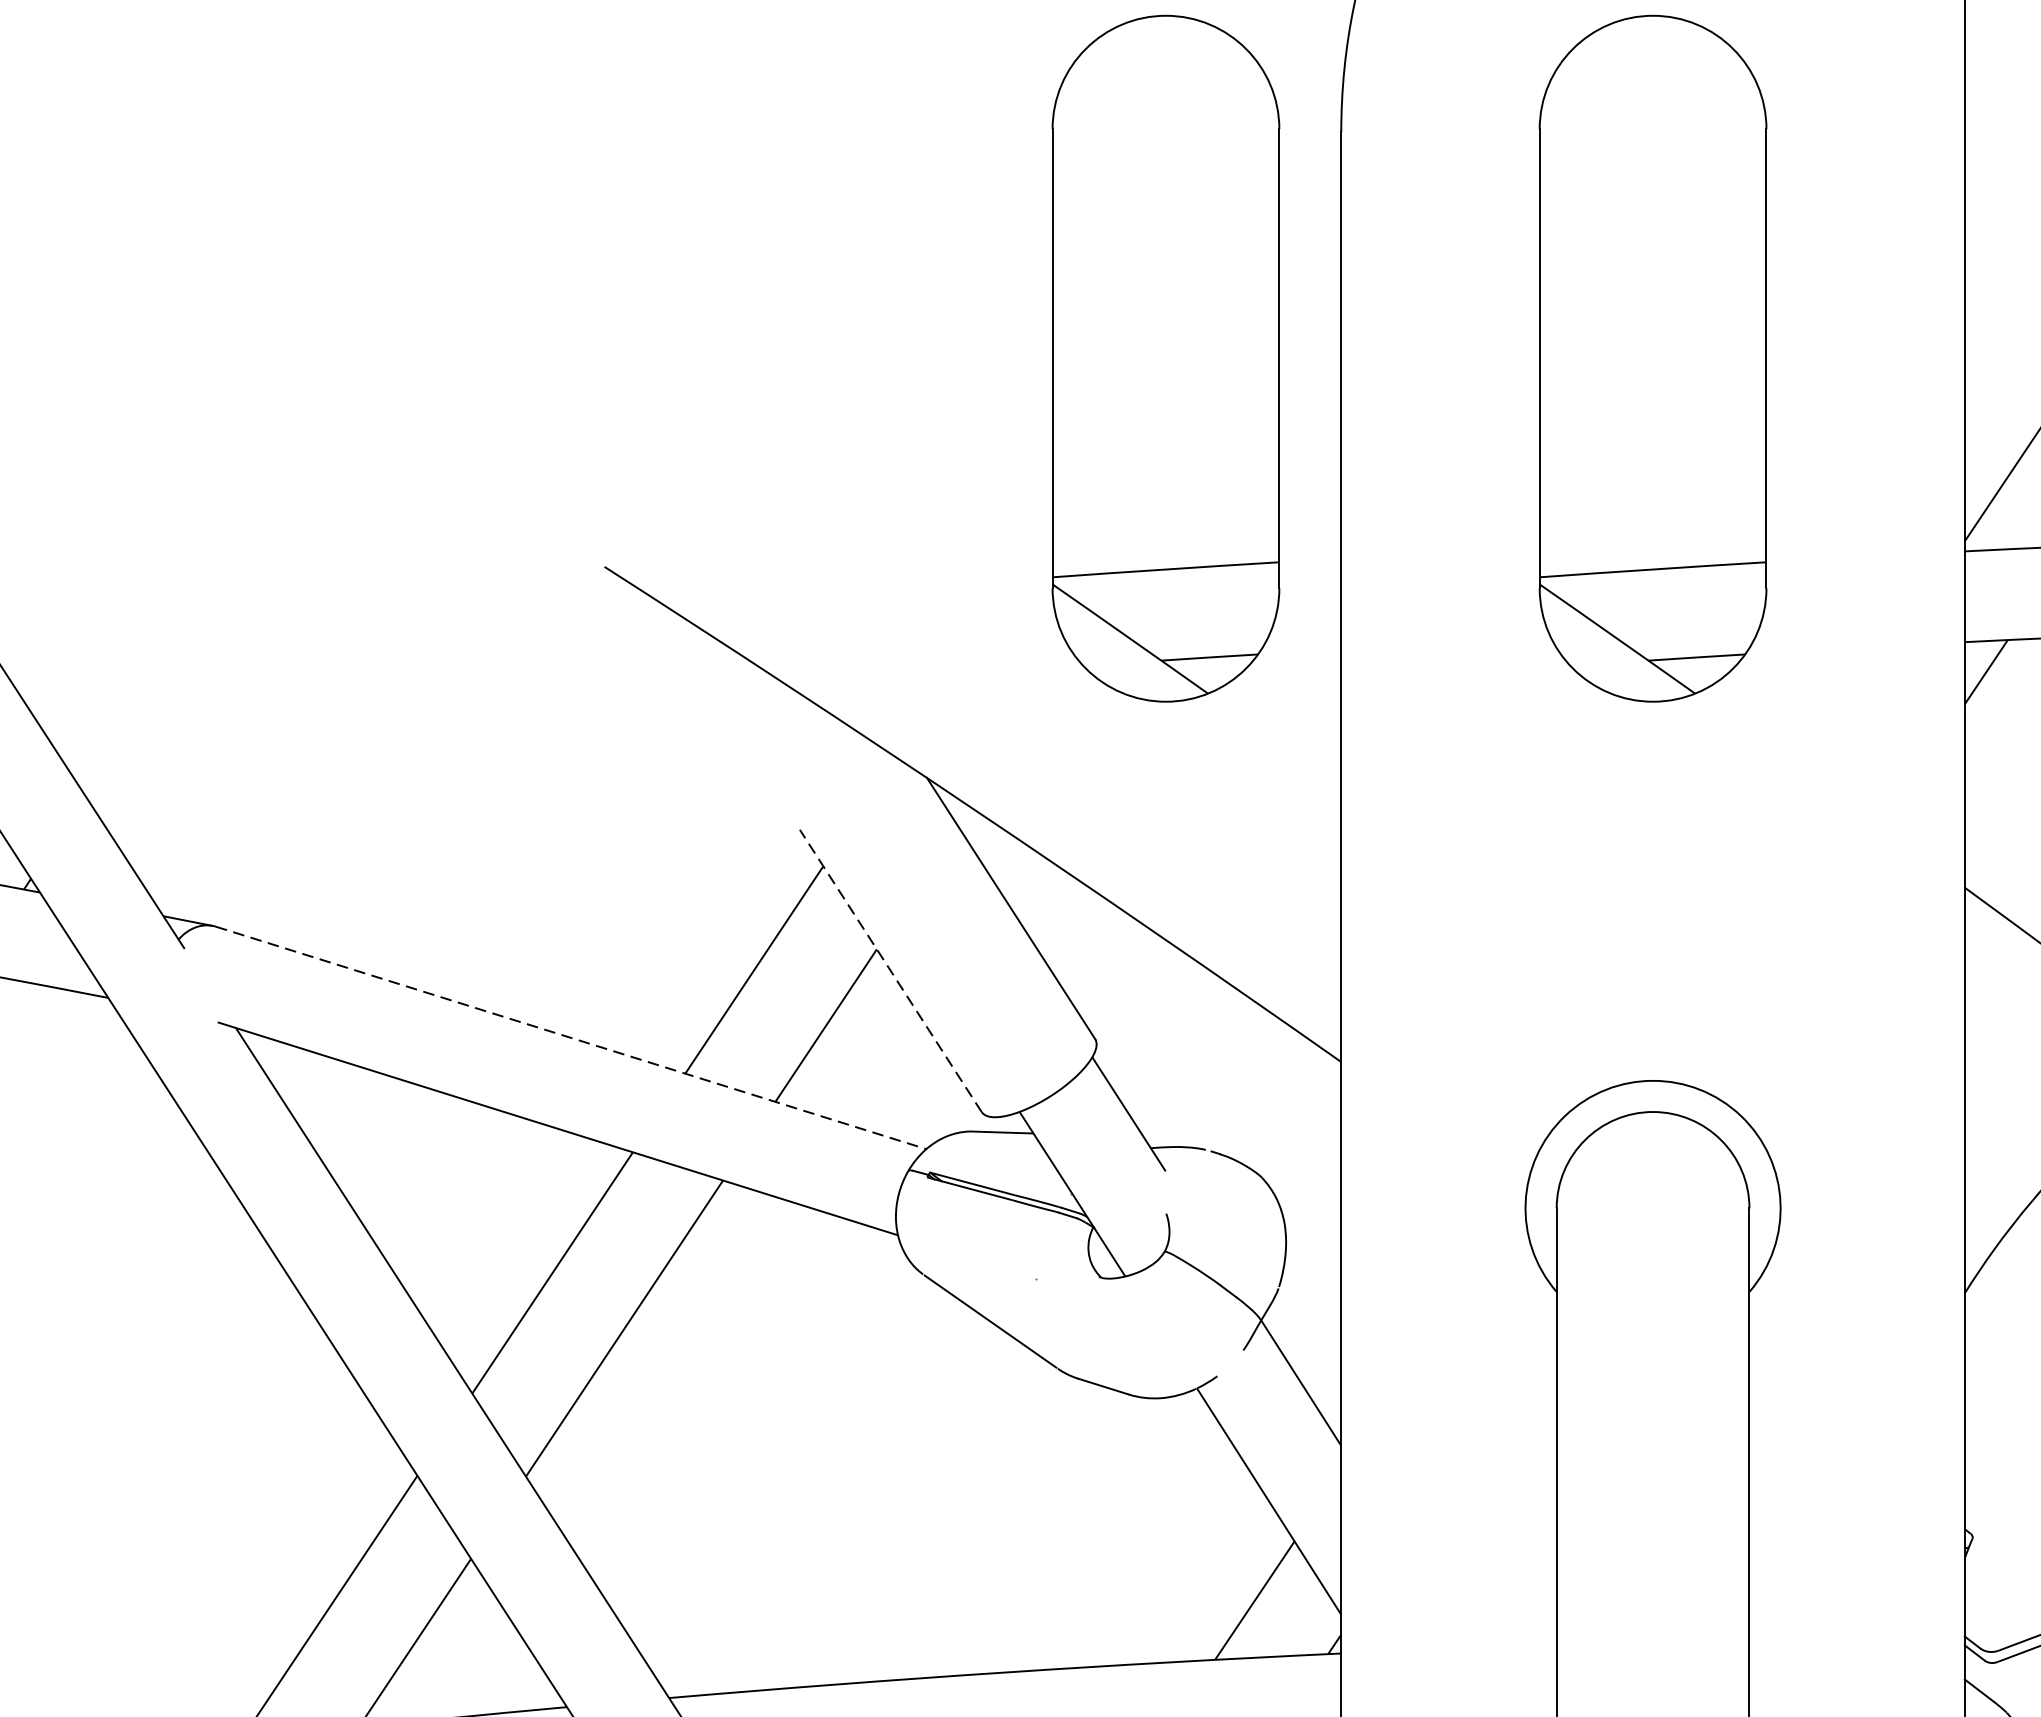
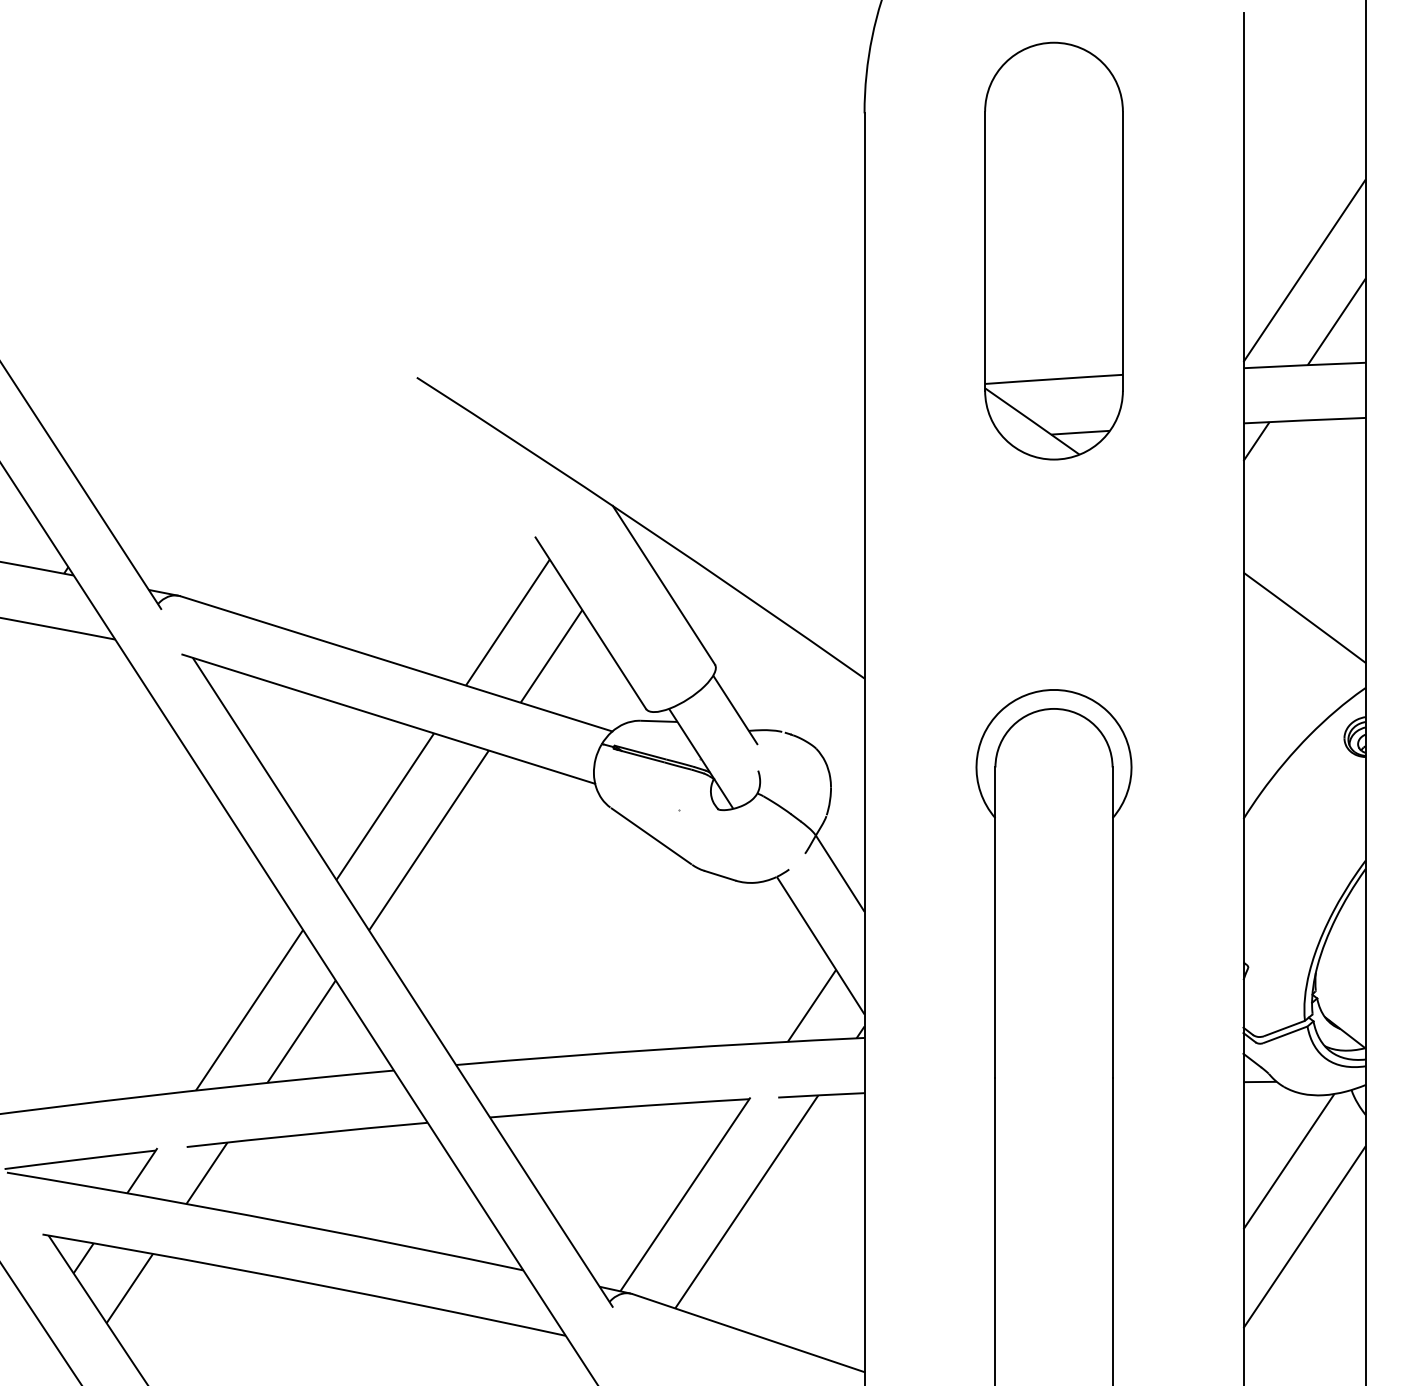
part: (1165, 357) -> (757, 250), removed
line: (890, 969) -> (590, 622), dashed -> solid
line: (572, 1038) -> (397, 664), dashed -> solid

